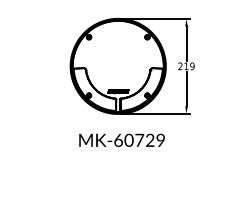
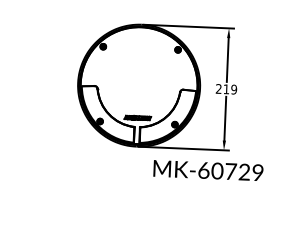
text: (121, 139) -> (207, 169), moved

